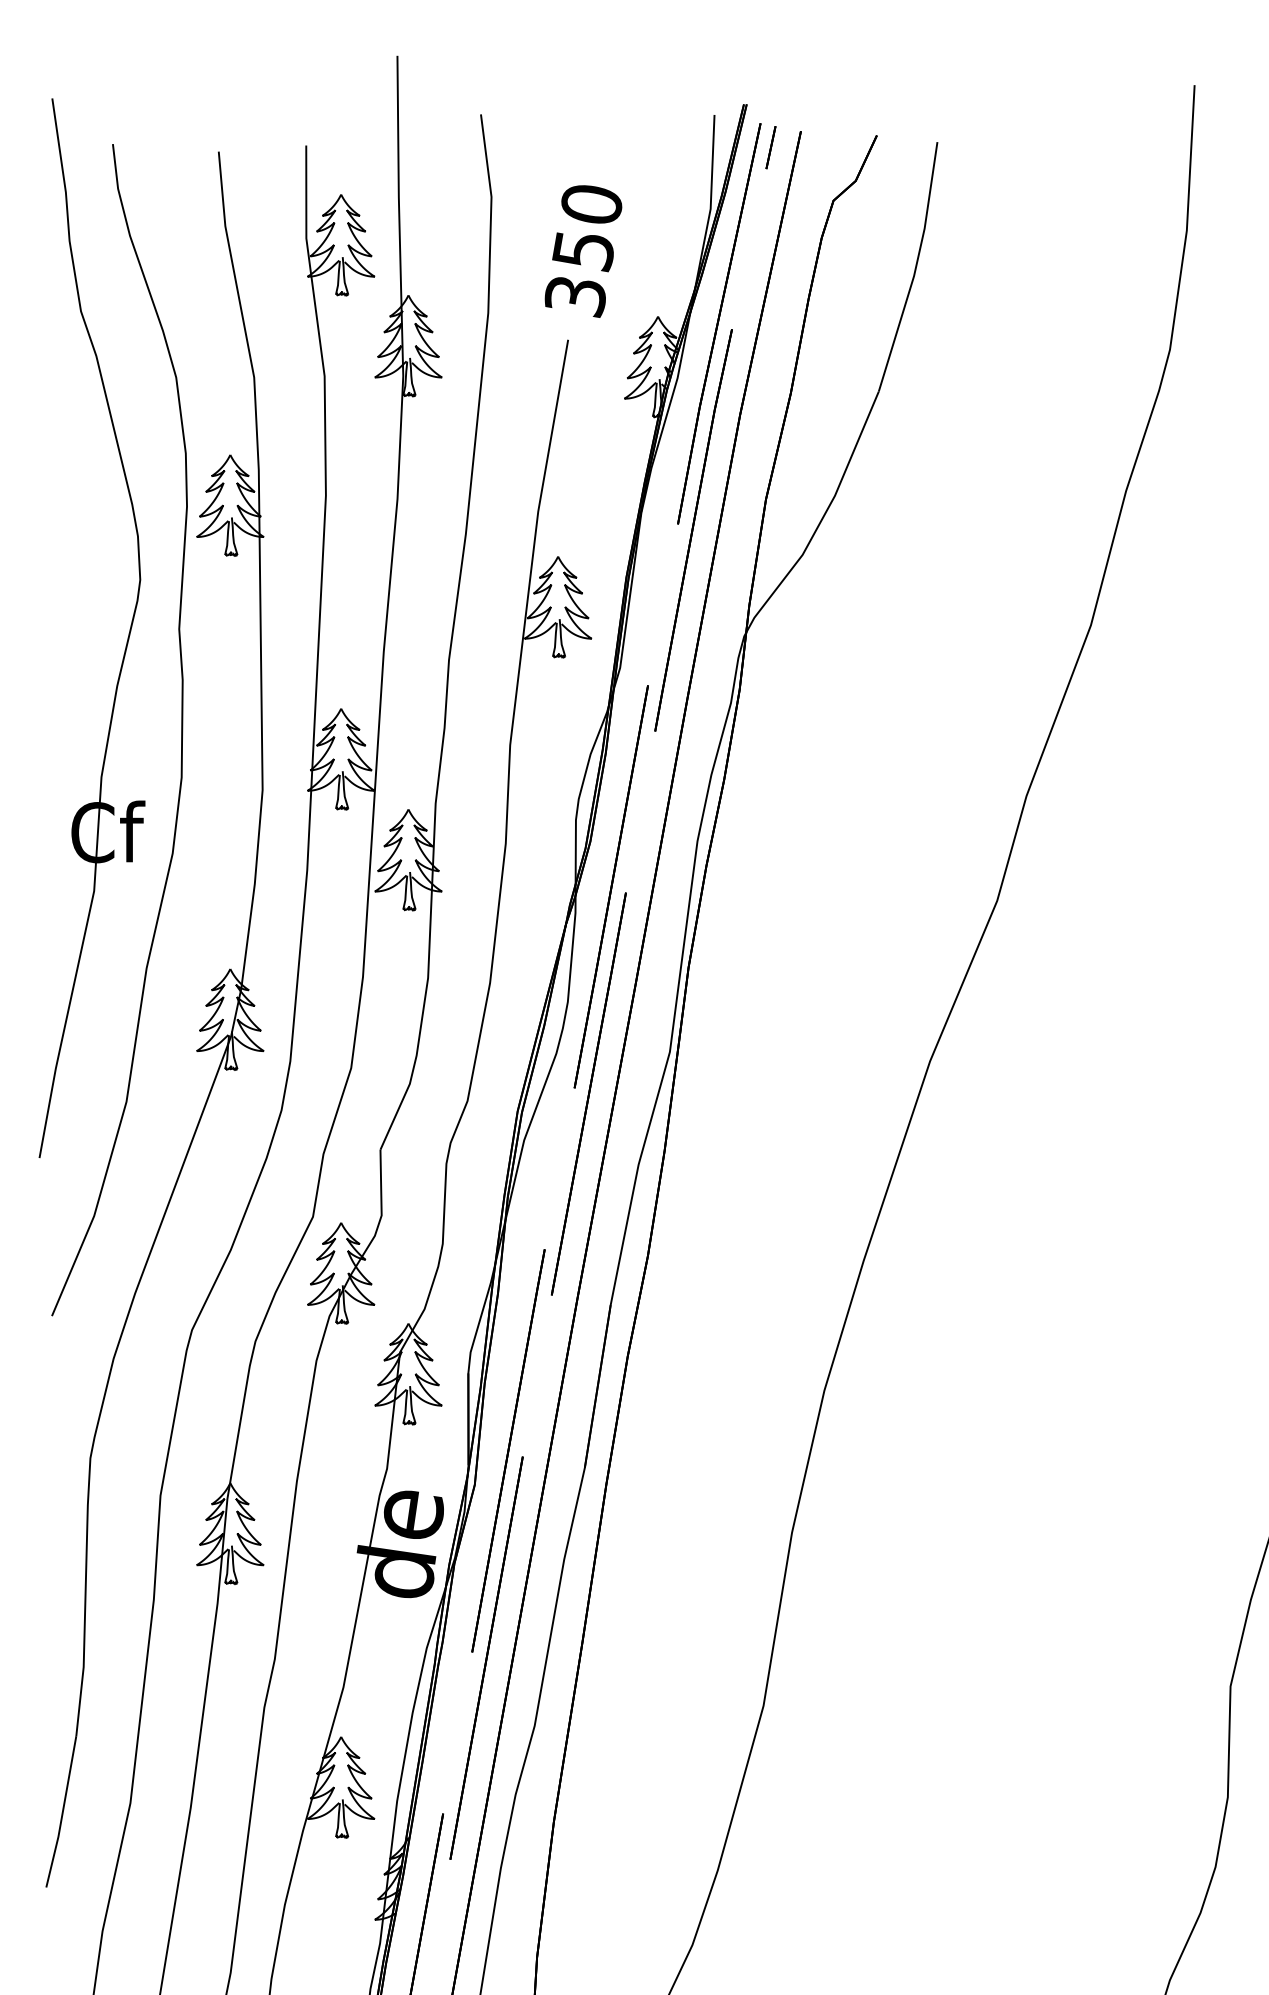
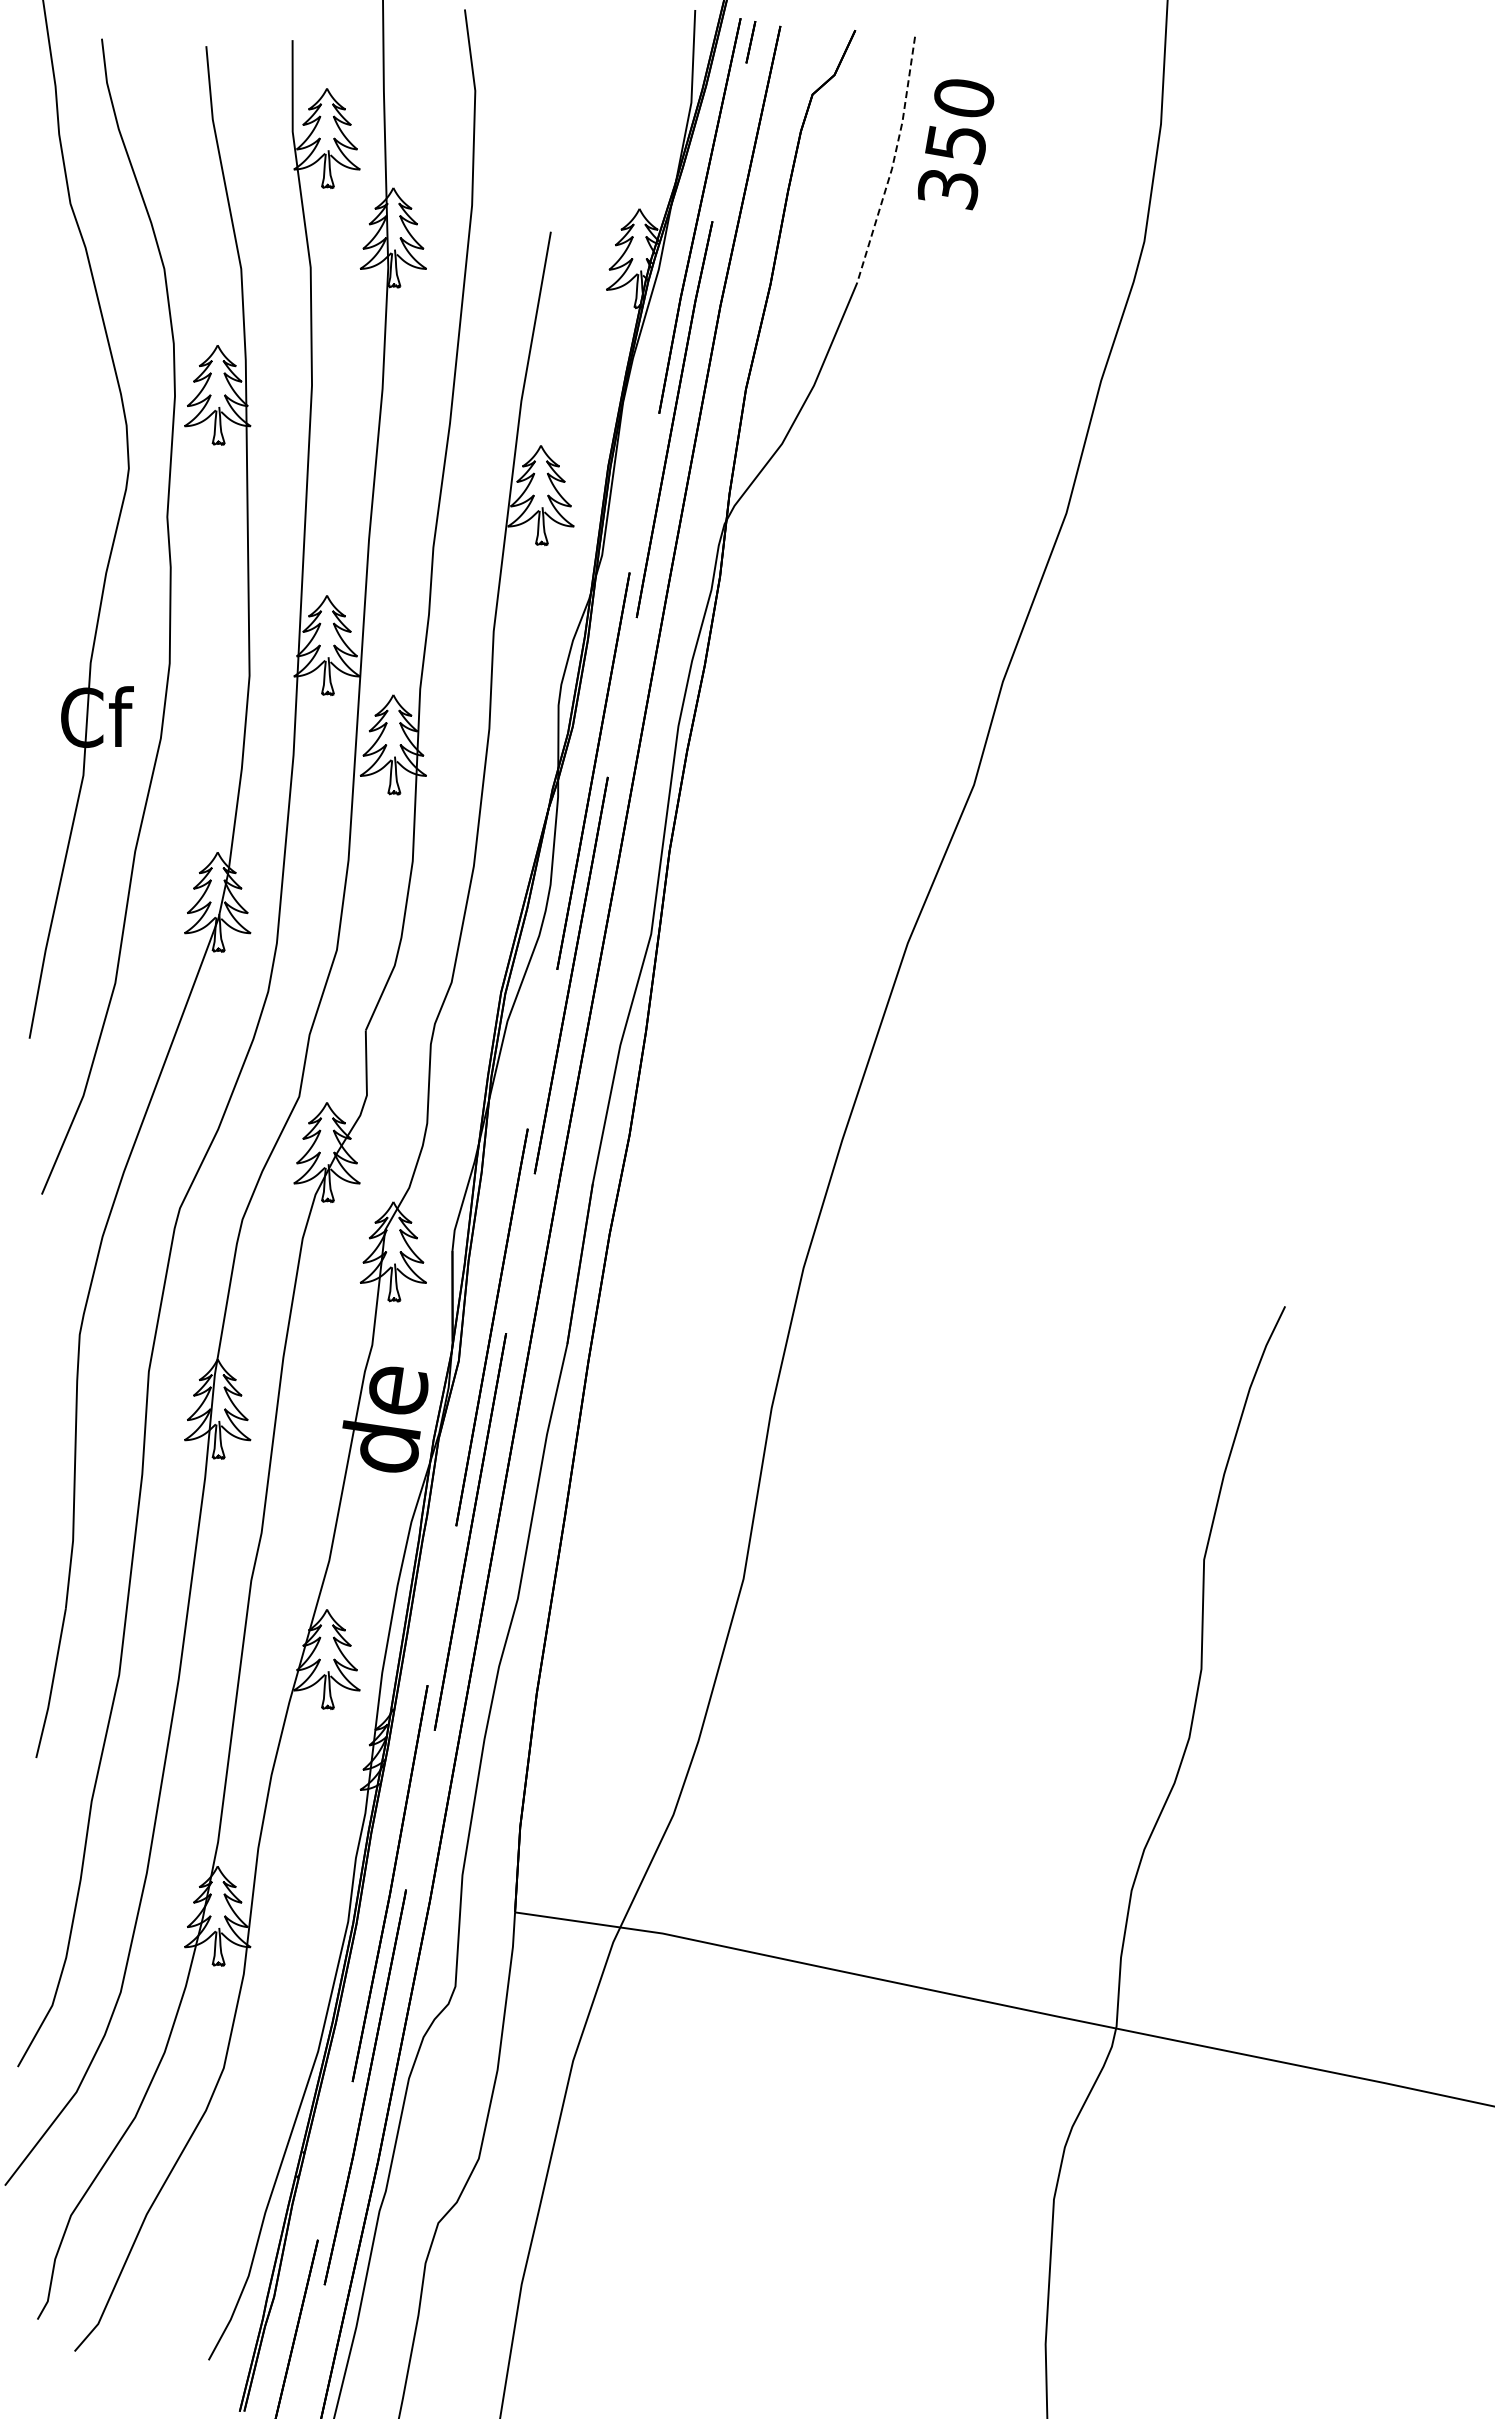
text: (582, 251) -> (955, 144), moved
line: (915, 269) -> (893, 162), solid -> dashed

